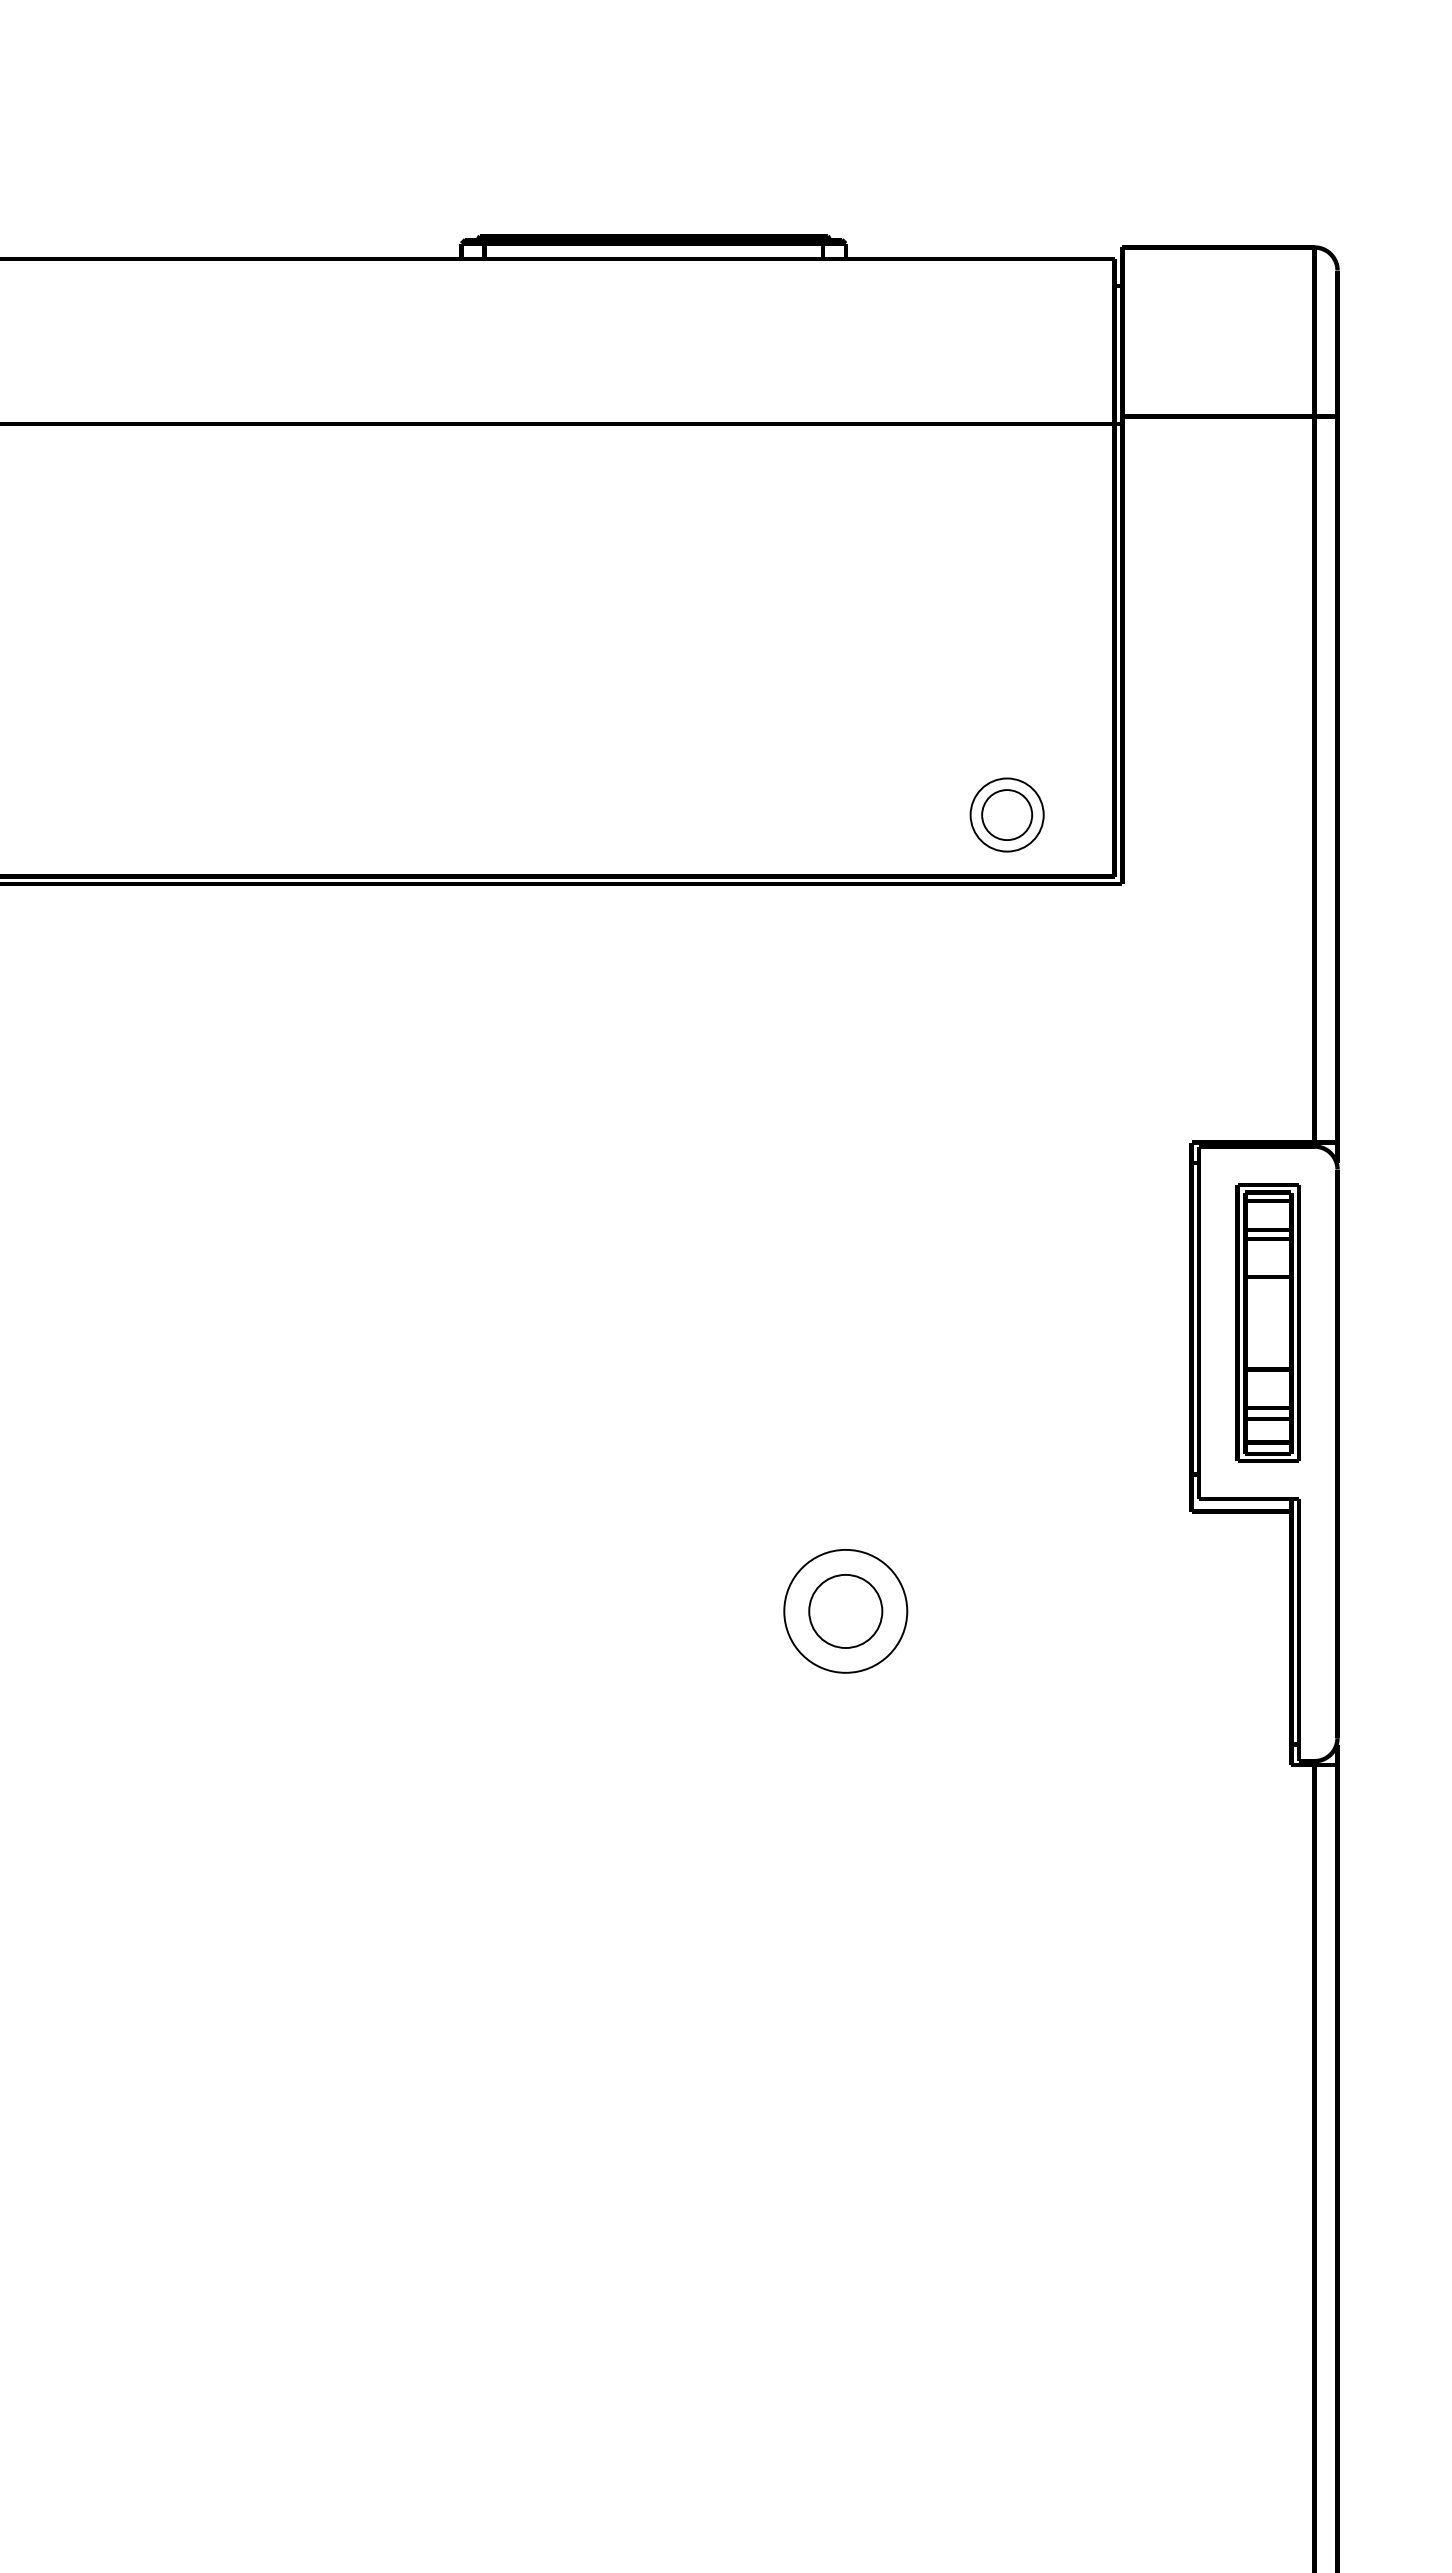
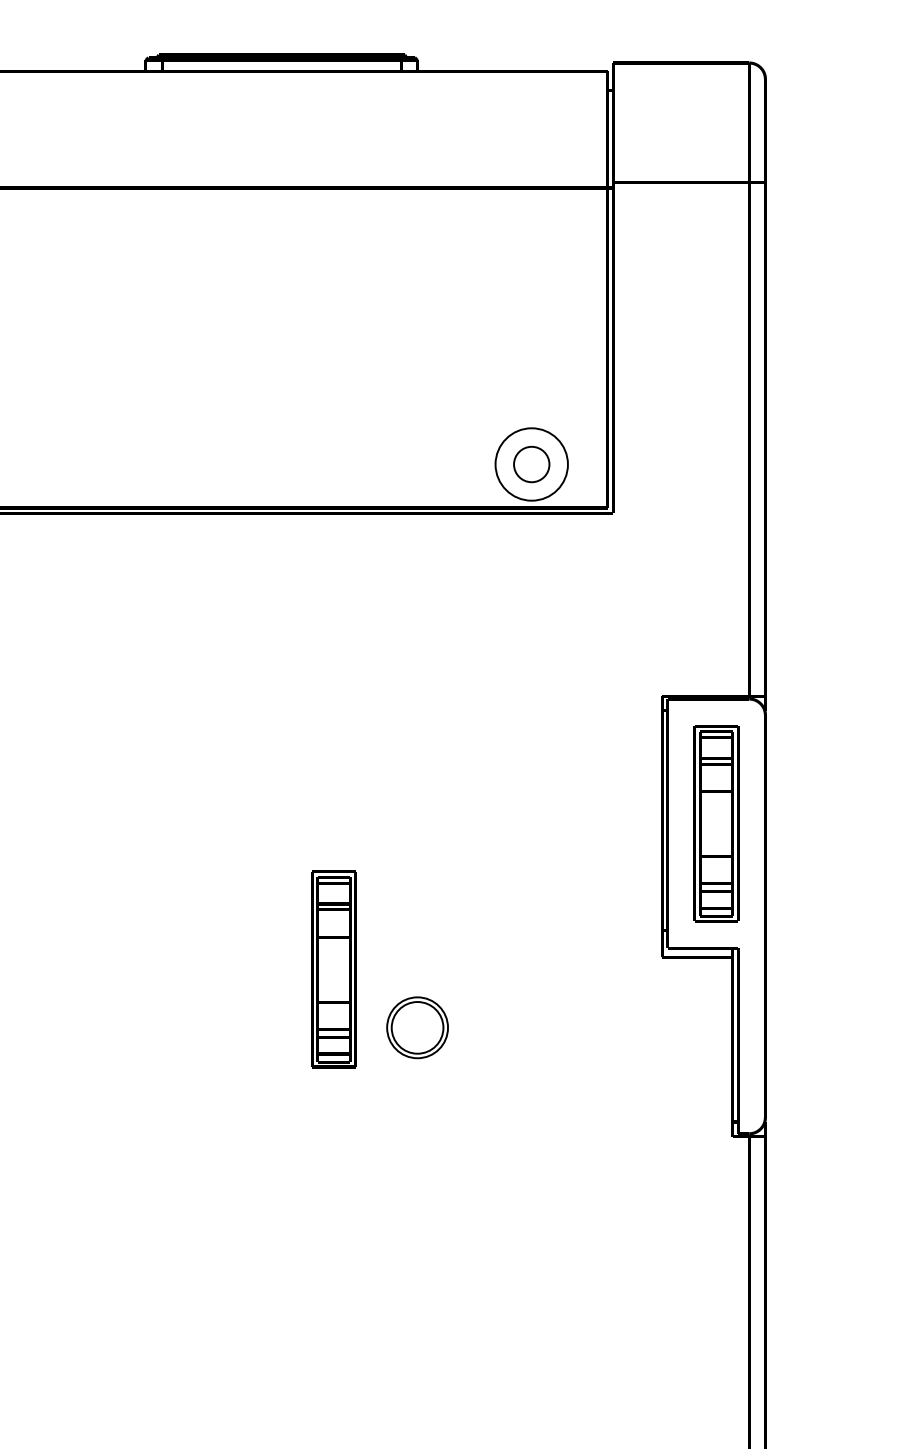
circle: (1006, 814) -> (531, 464), size x1.4
part: (726, 1528) -> (333, 969), added
circle: (845, 1610) -> (417, 1027), size x0.7

